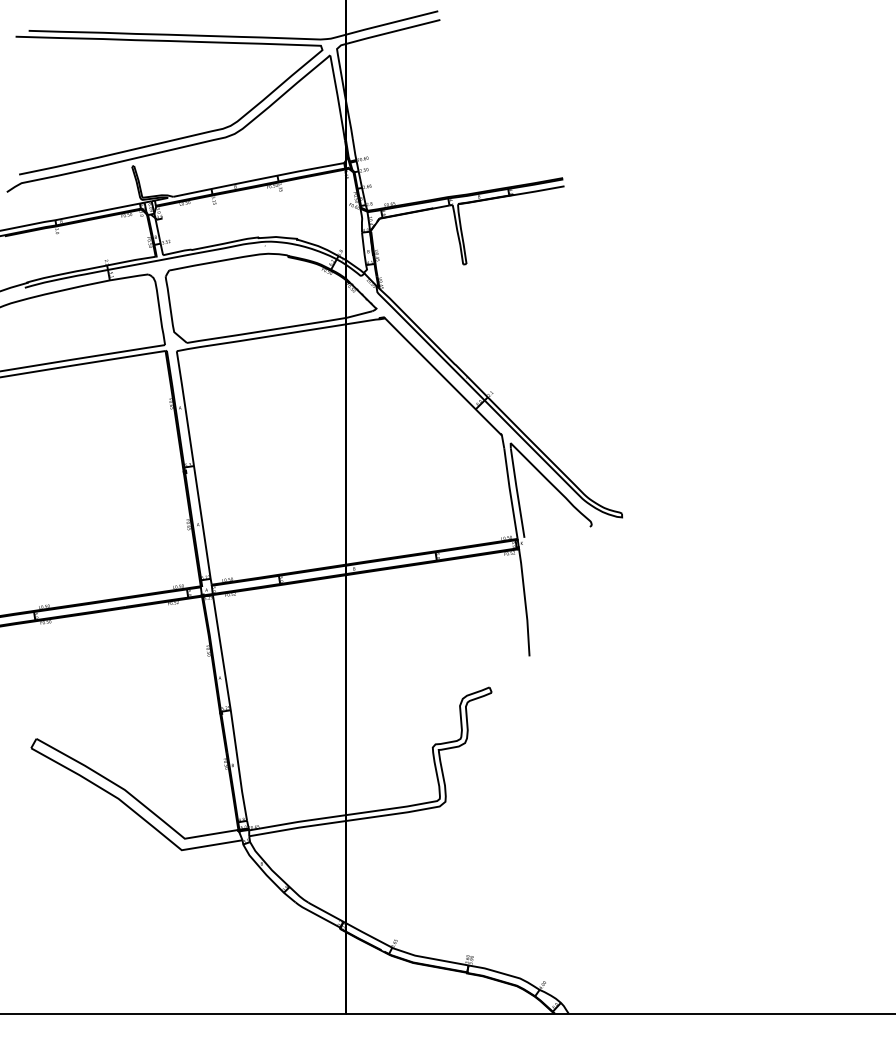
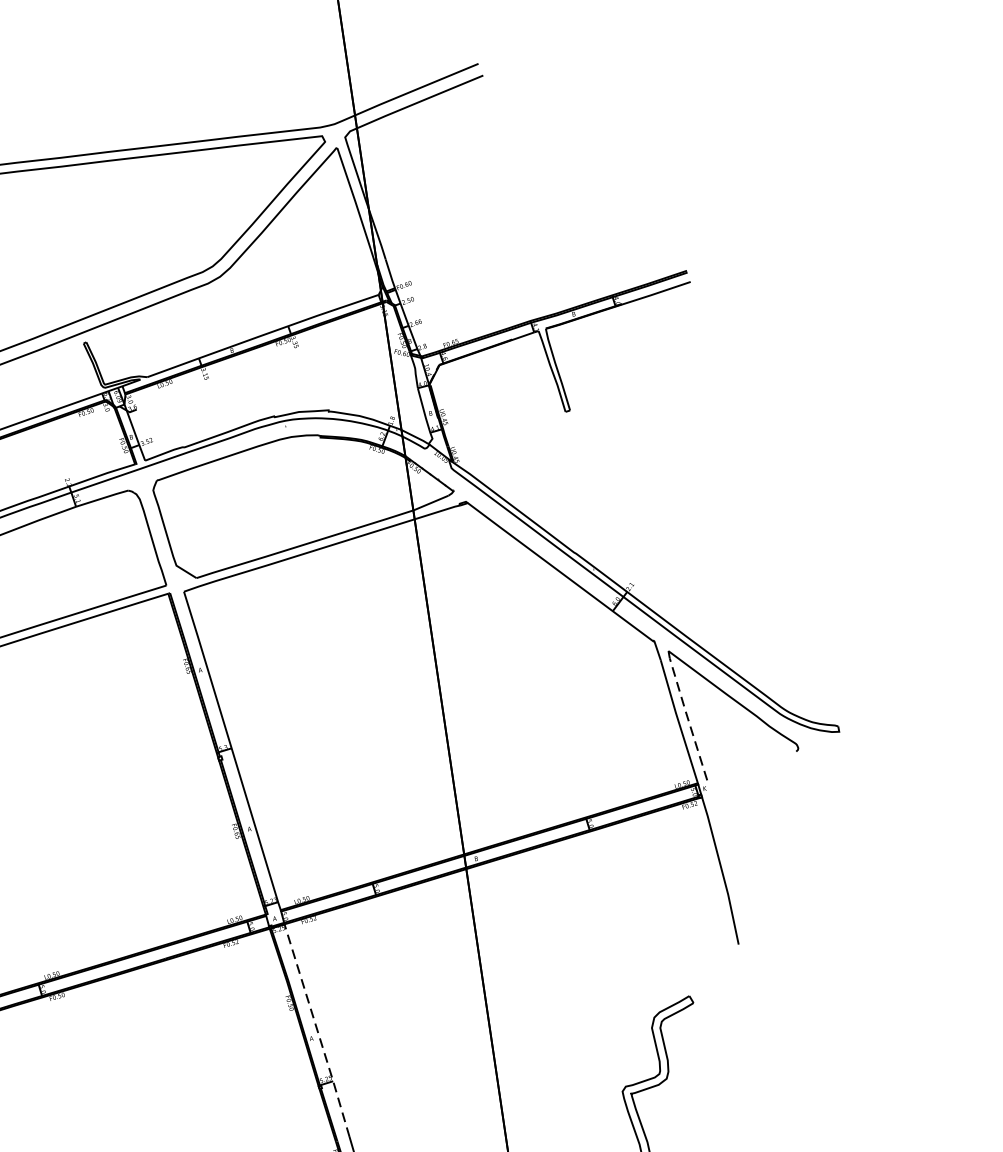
line: (517, 491) -> (687, 717), solid -> dashed
line: (224, 673) -> (316, 1031), solid -> dashed

